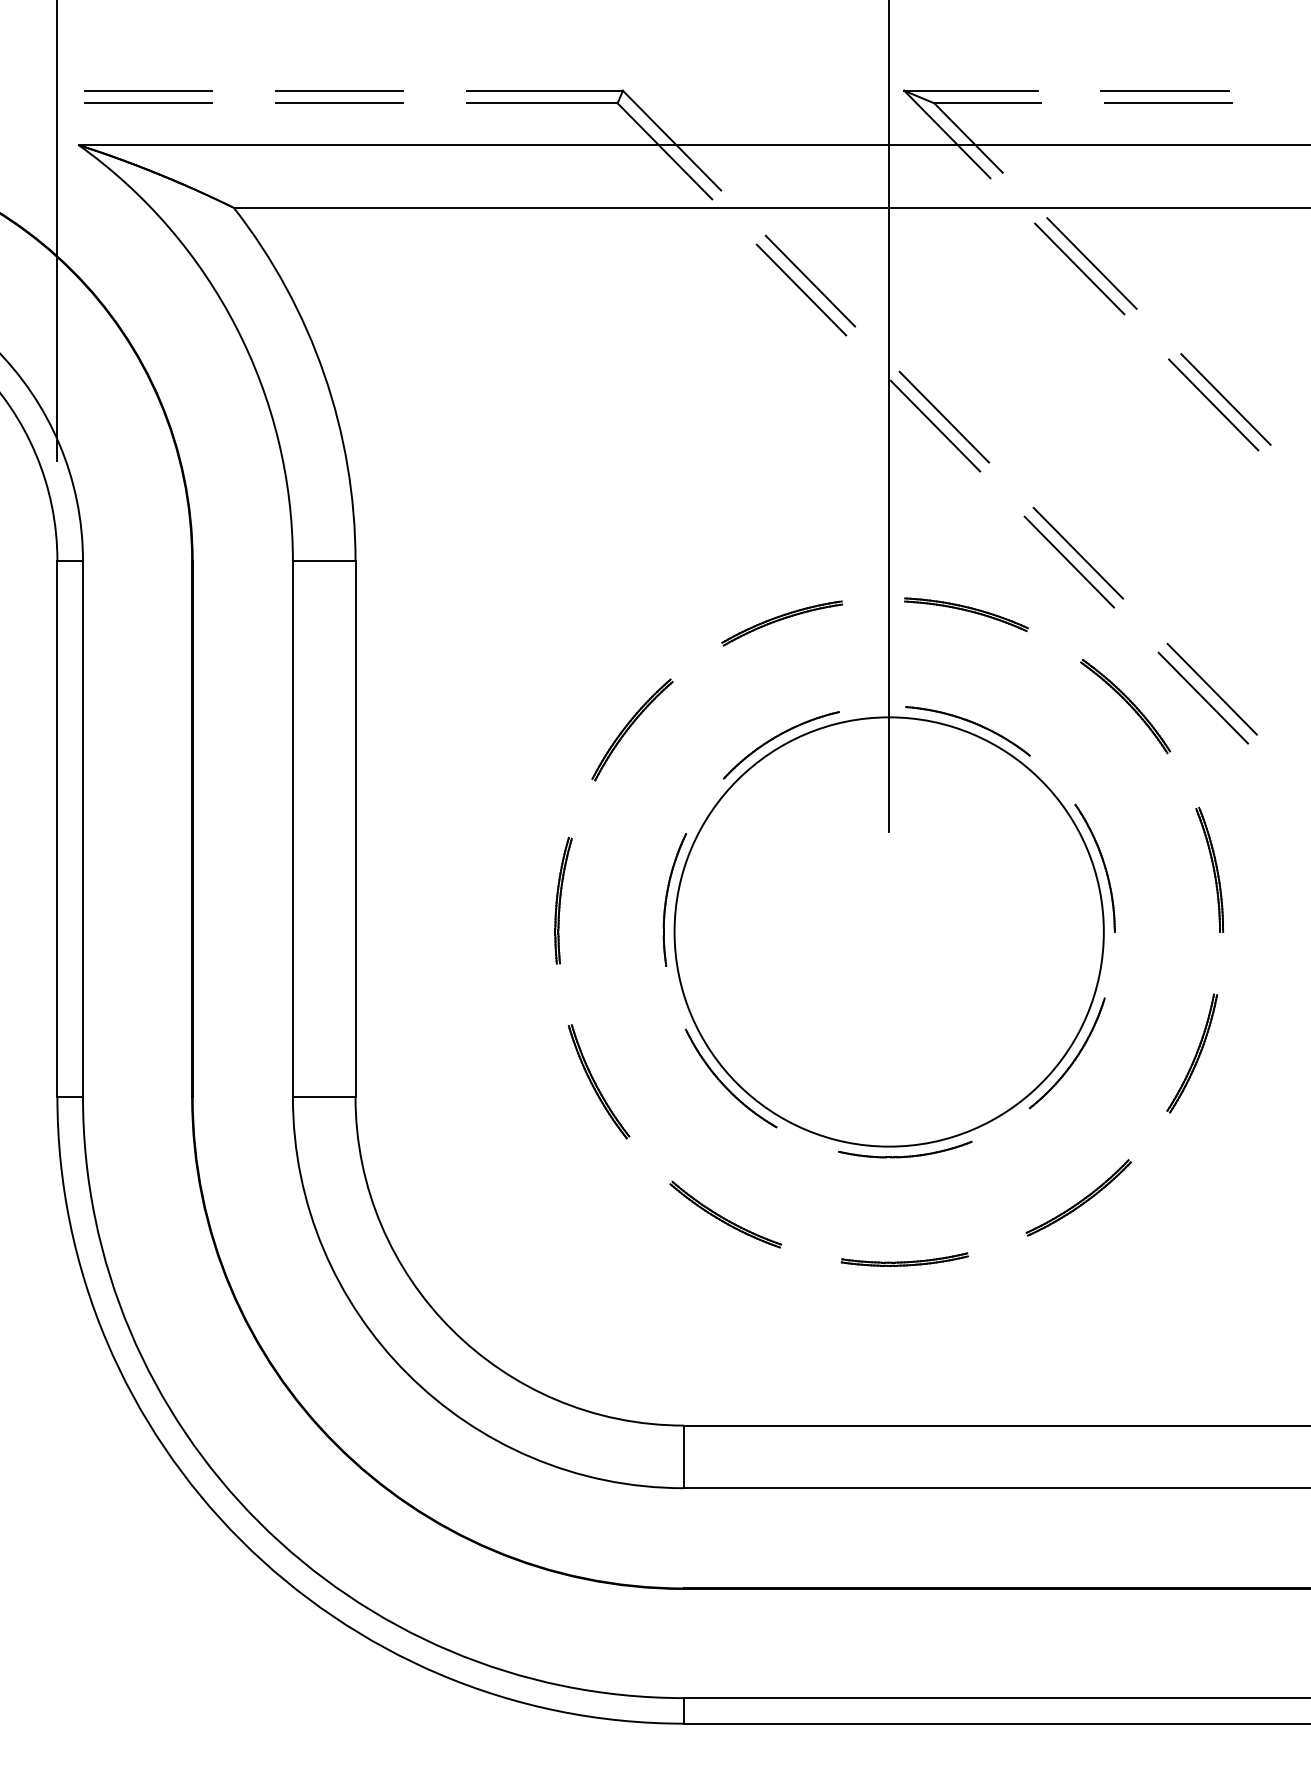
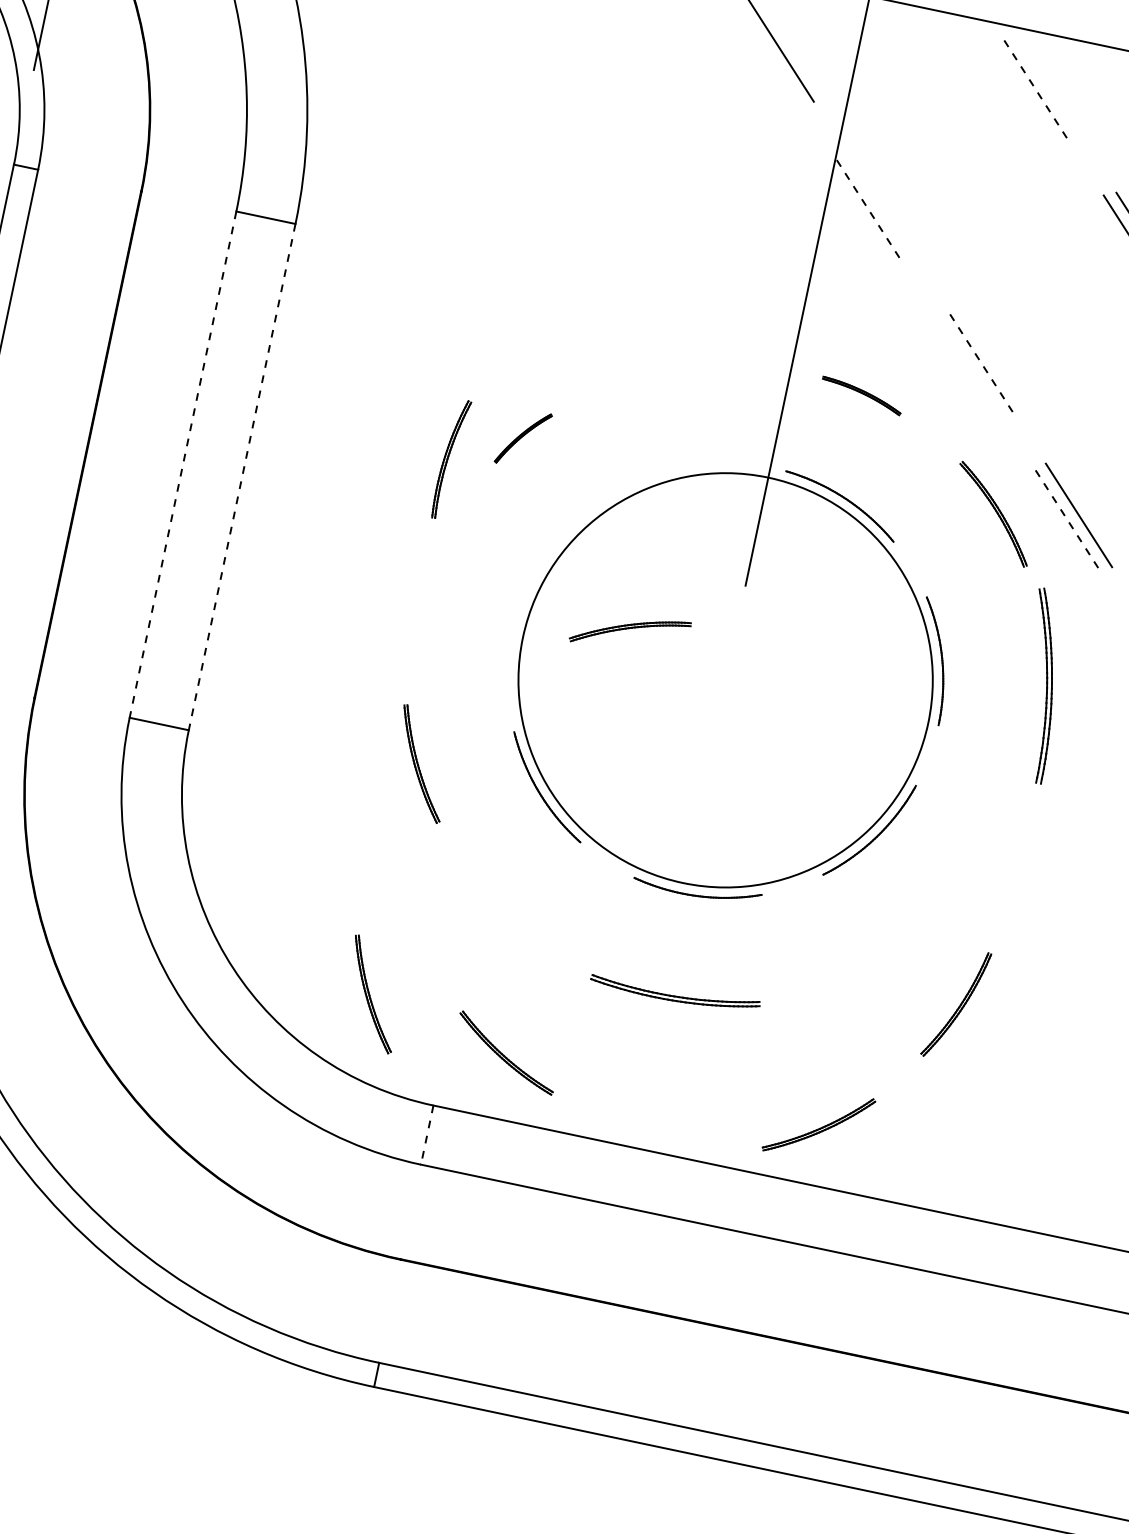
line: (1091, 263) -> (1049, 89), removed
line: (1079, 268) -> (1037, 91), solid -> dashed
line: (801, 289) -> (770, 56), removed
line: (944, 416) -> (880, 204), removed
line: (935, 426) -> (869, 212), solid -> dashed
line: (1078, 553) -> (979, 360), solid -> dashed
line: (1069, 561) -> (969, 366), removed
part: (966, 614) -> (861, 395), size x0.7
part: (781, 623) -> (629, 631), moved
line: (1203, 698) -> (1068, 522), solid -> dashed
part: (632, 729) -> (523, 438), size x0.6
part: (774, 739) -> (655, 475), removed
line: (292, 829) -> (182, 464), solid -> dashed
line: (355, 829) -> (242, 477), solid -> dashed
part: (1209, 869) -> (1040, 685), size x1.6
part: (667, 898) -> (522, 604), removed
part: (563, 900) -> (451, 459), moved
part: (1191, 1053) -> (955, 1004), moved
part: (1078, 1197) -> (818, 1124), moved
part: (725, 1214) -> (506, 1052), moved
part: (904, 1259) -> (674, 992), size x1.4
part: (598, 1325) -> (372, 994), added
line: (683, 1457) -> (426, 1135), solid -> dashed

